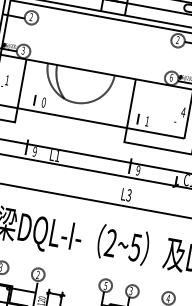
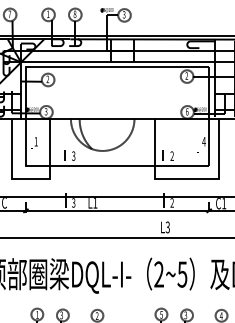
text: (43, 101) -> (73, 155), 0 -> 3
text: (146, 120) -> (171, 155), 1 -> 2
text: (34, 151) -> (73, 202), 9 -> 3
text: (137, 170) -> (171, 203), 9 -> 2

